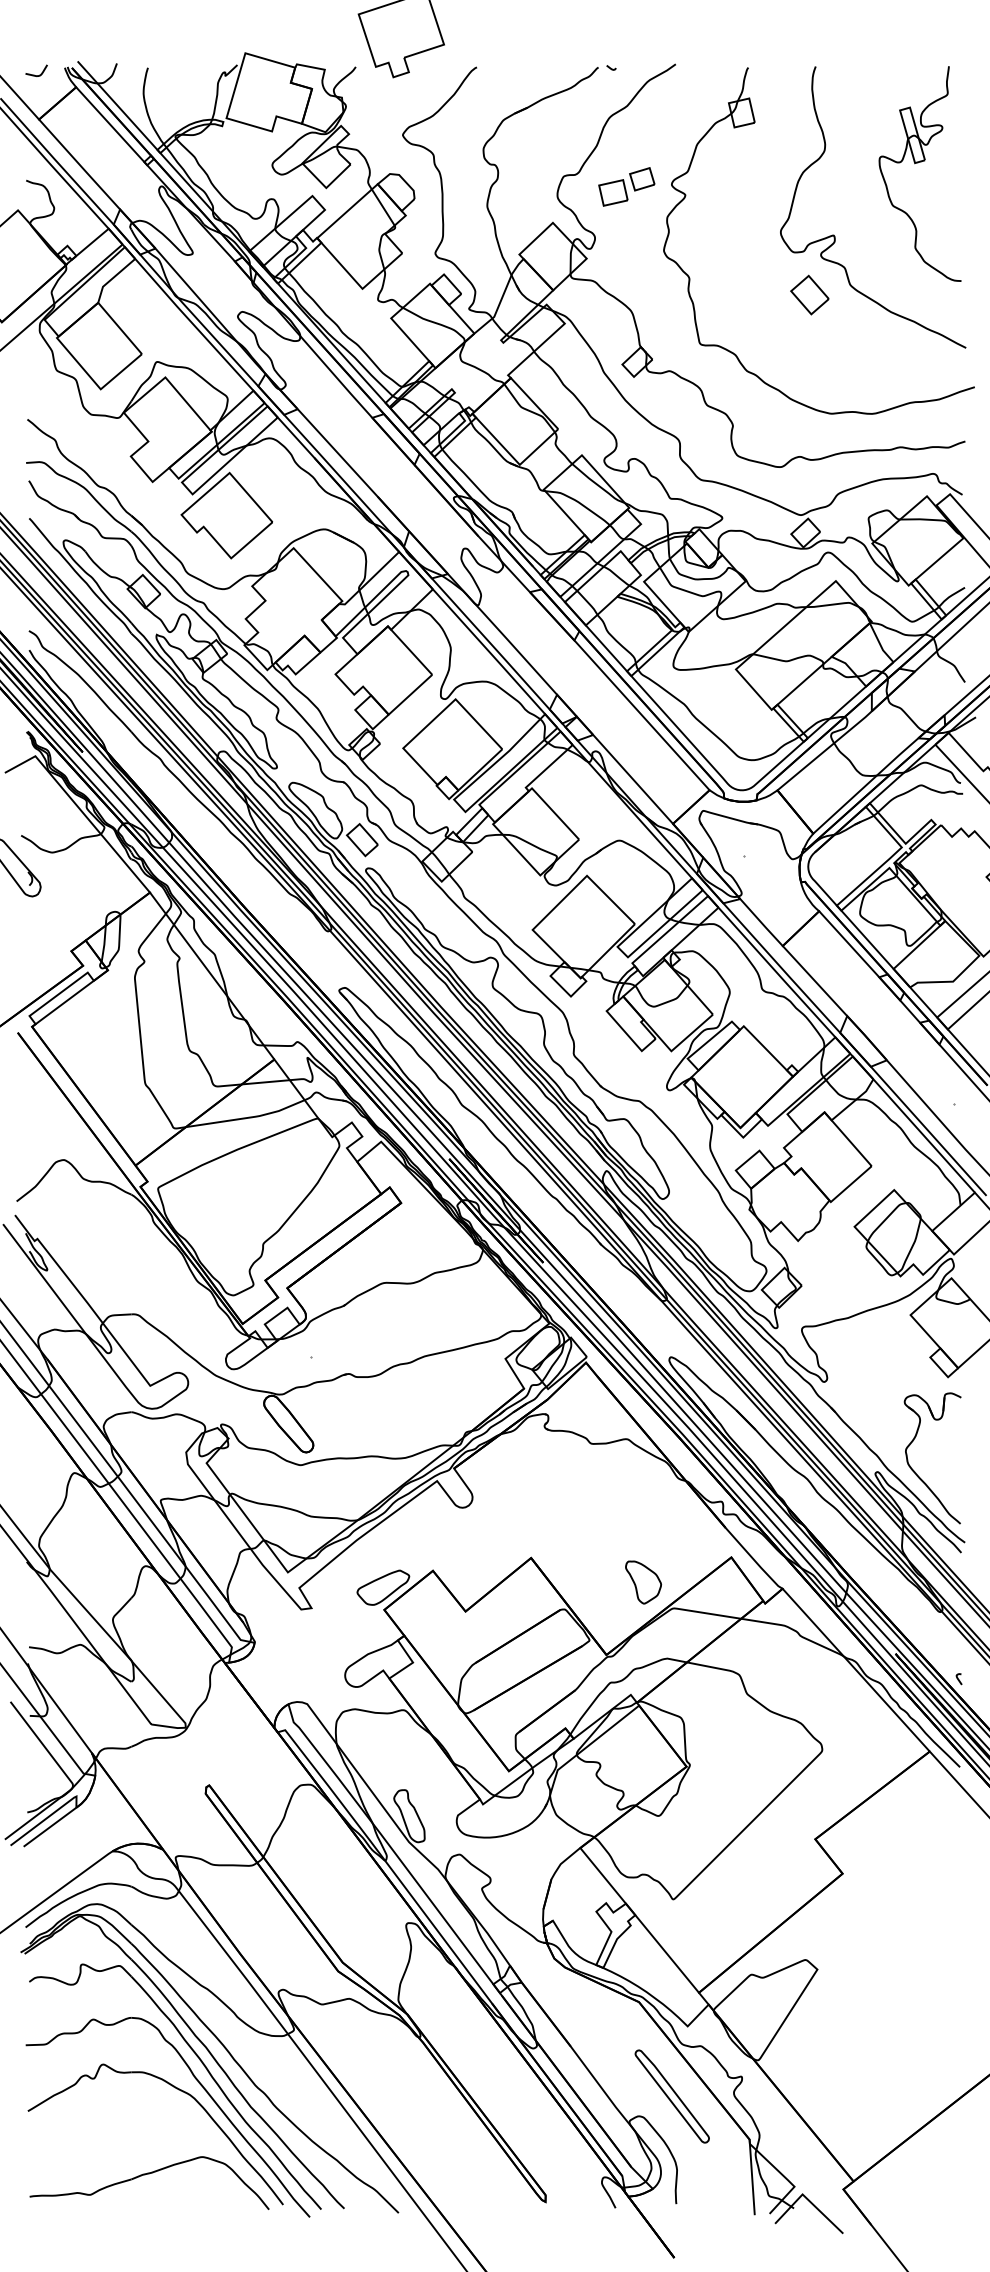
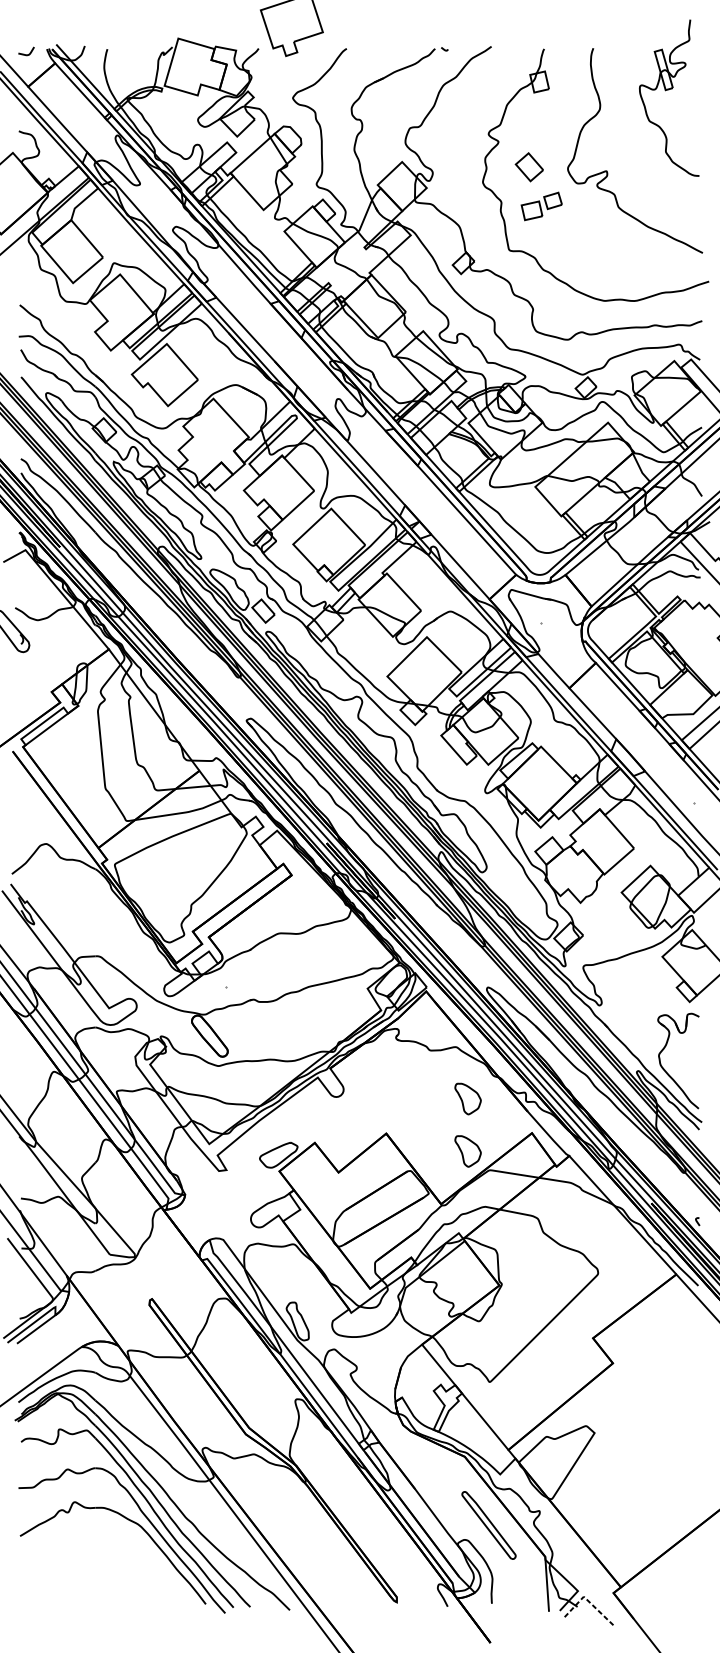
part: (918, 163) -> (668, 90), moved
part: (626, 186) -> (541, 206), moved
part: (809, 294) -> (529, 166), moved
part: (643, 1510) -> (468, 1099), added
part: (149, 2174) -> (108, 1582), removed
line: (807, 2199) -> (587, 1600), solid -> dashed

